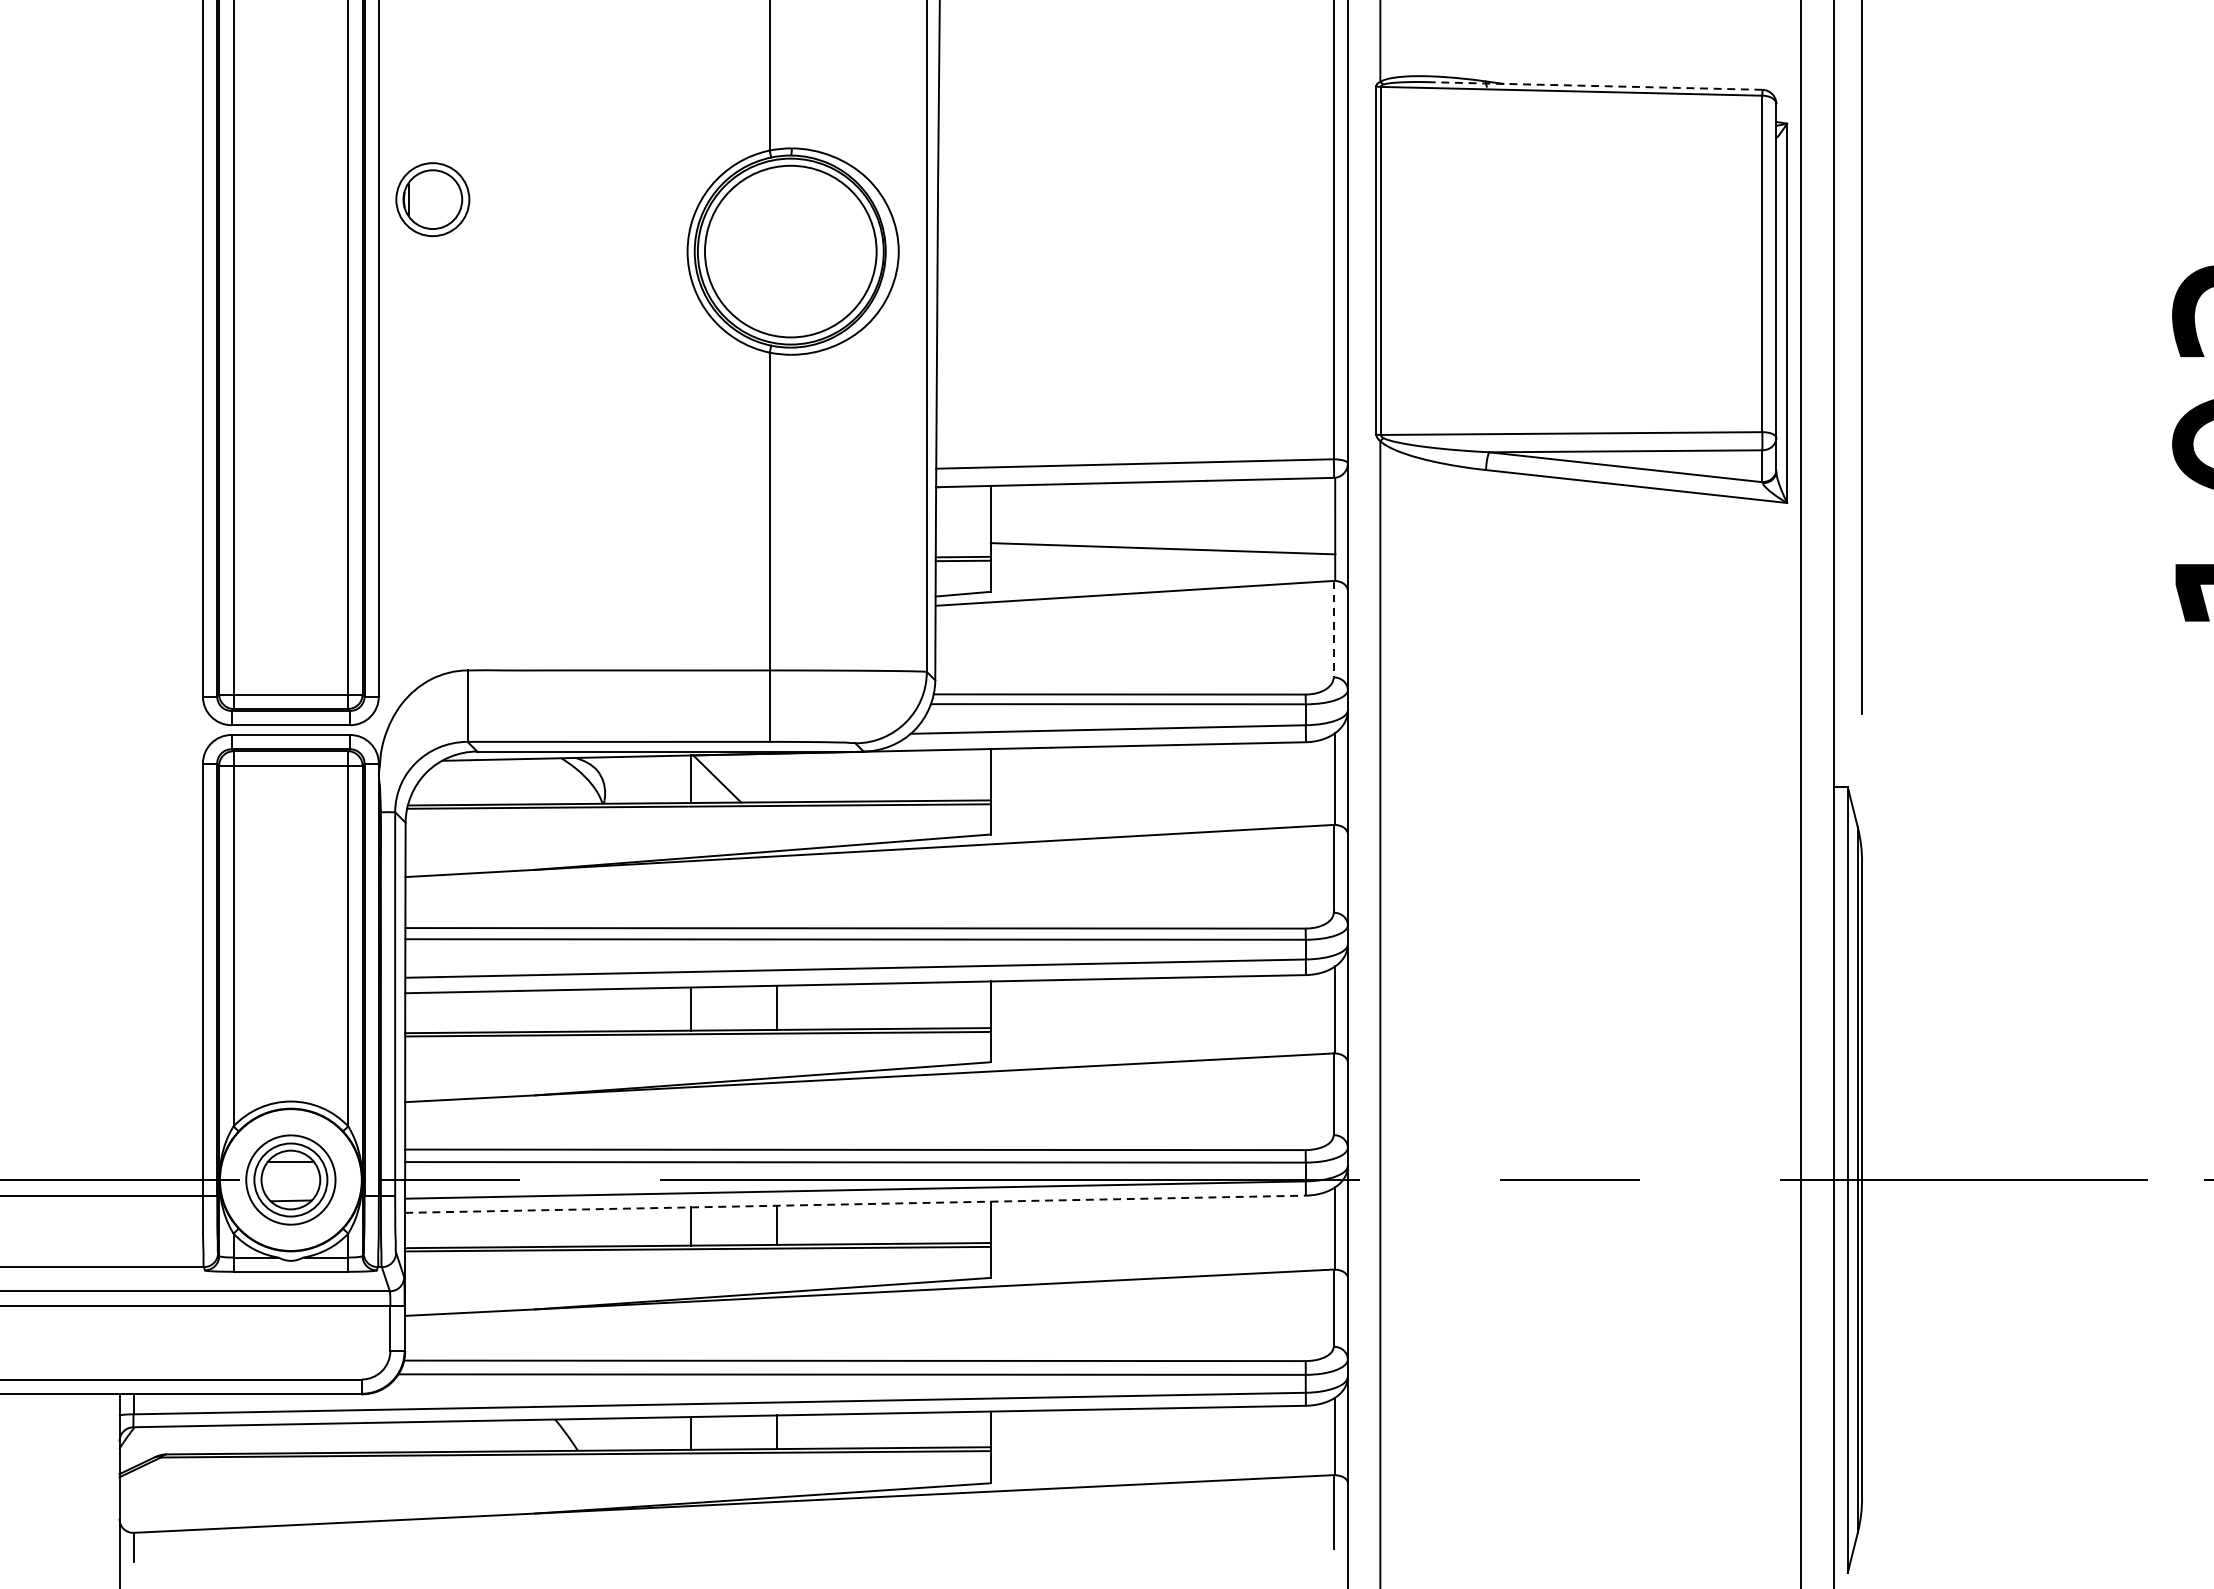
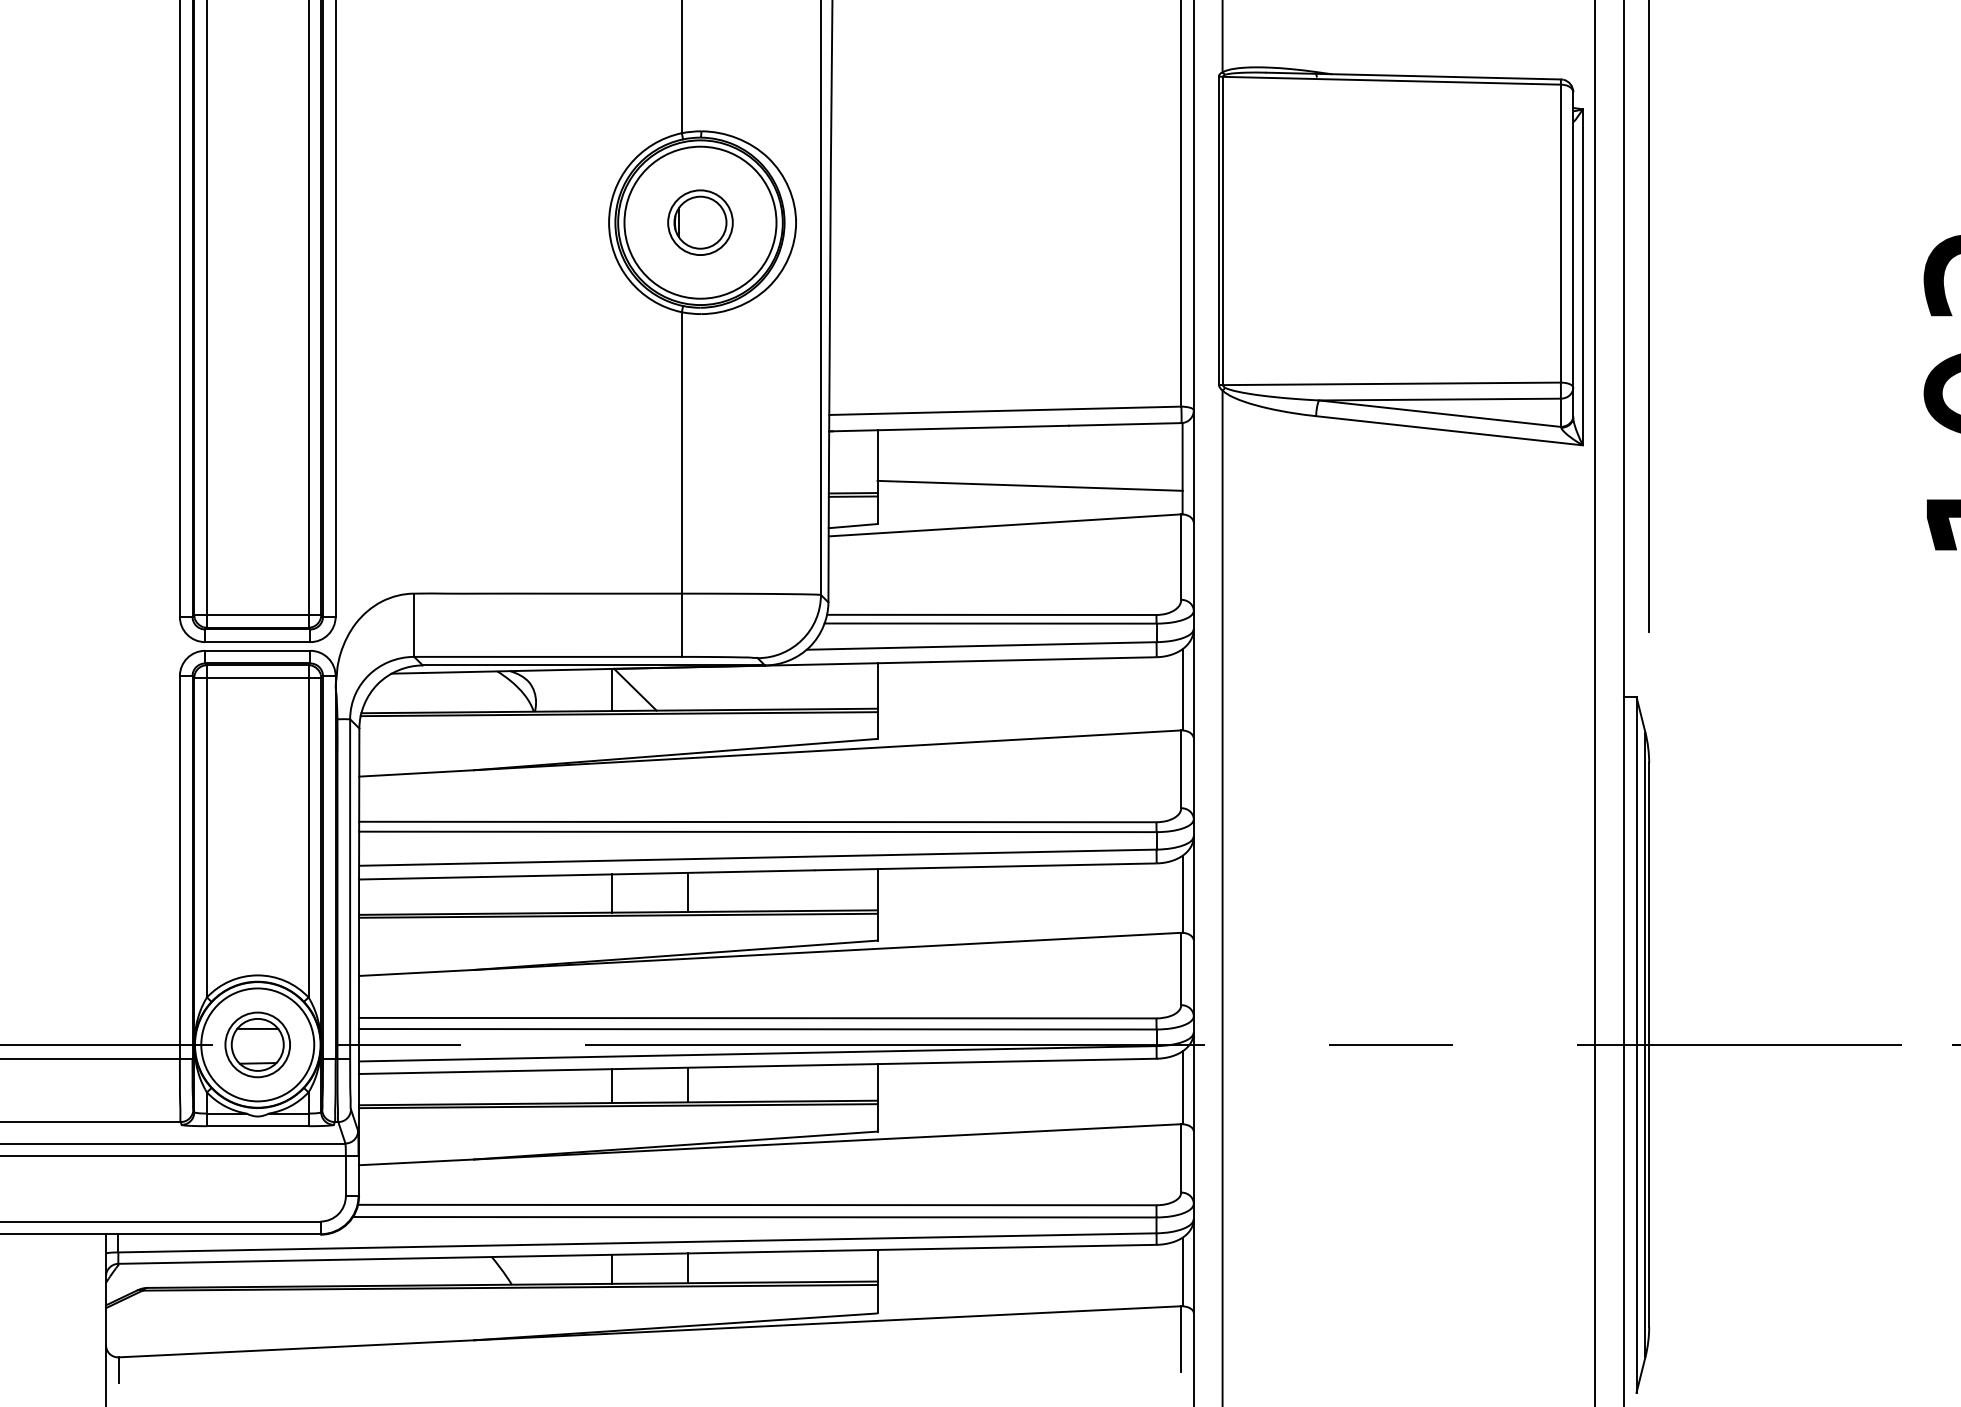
line: (1595, 86) -> (1413, 76), dashed -> solid
part: (432, 199) -> (700, 222), moved
line: (1333, 629) -> (1181, 557), dashed -> solid
circle: (290, 1179) -> (257, 1044), size x1.43
line: (855, 1204) -> (757, 1066), dashed -> solid

